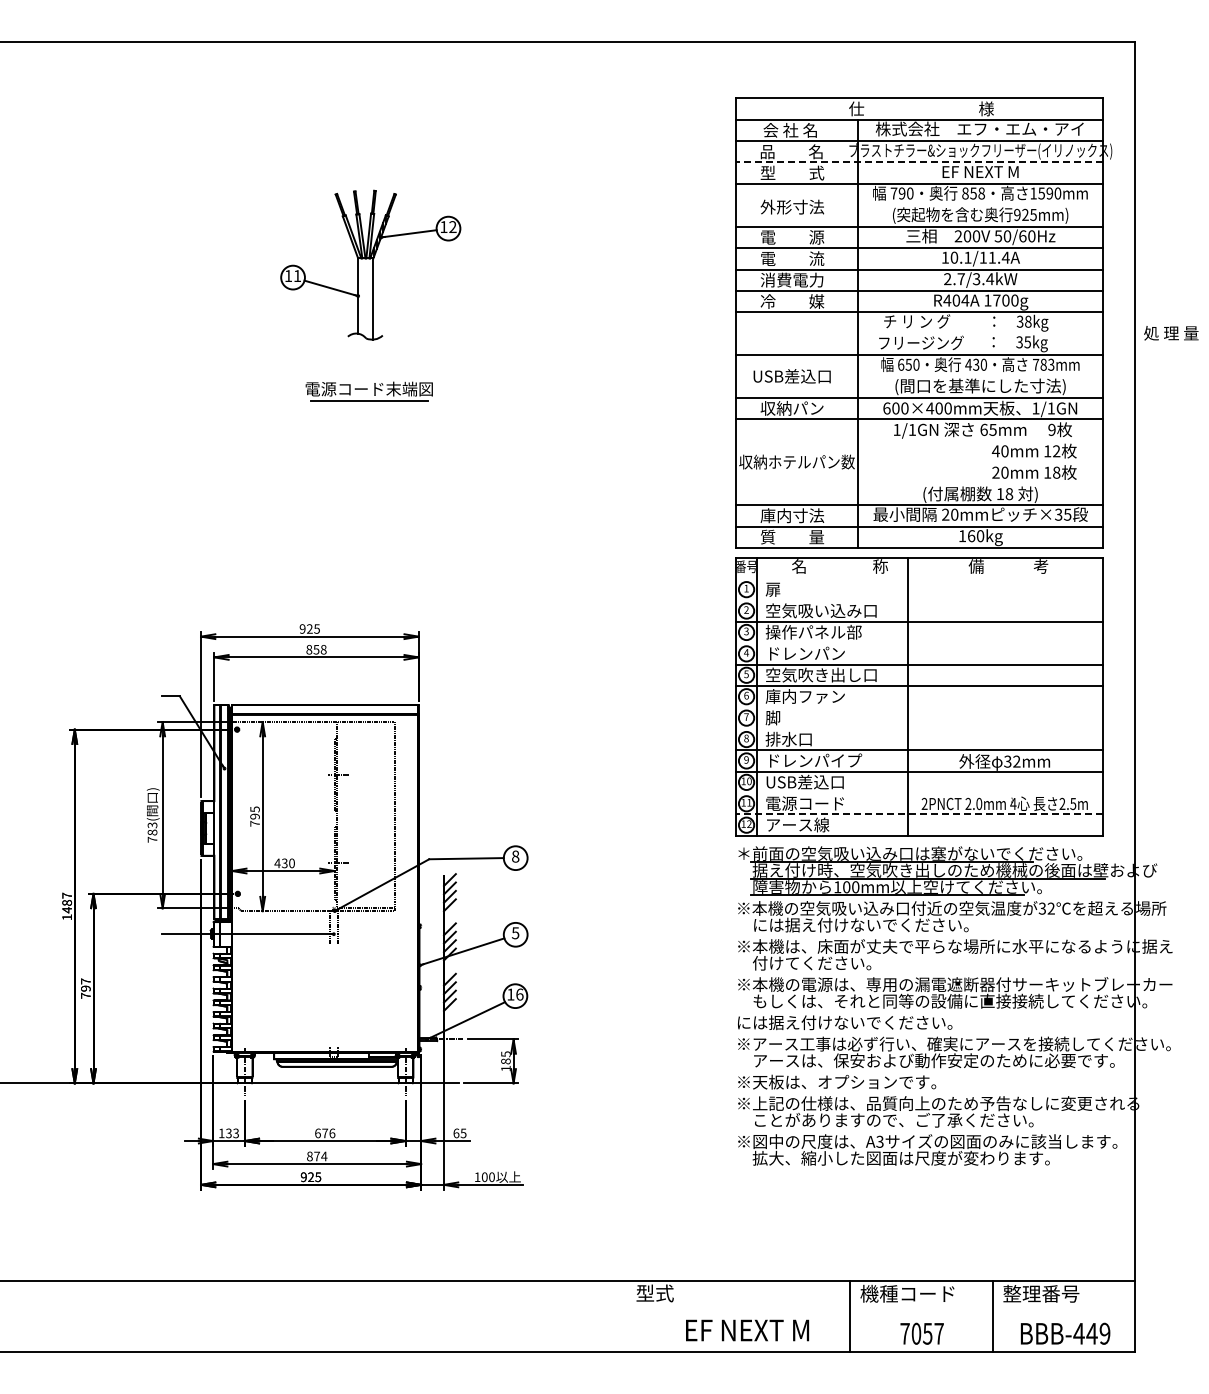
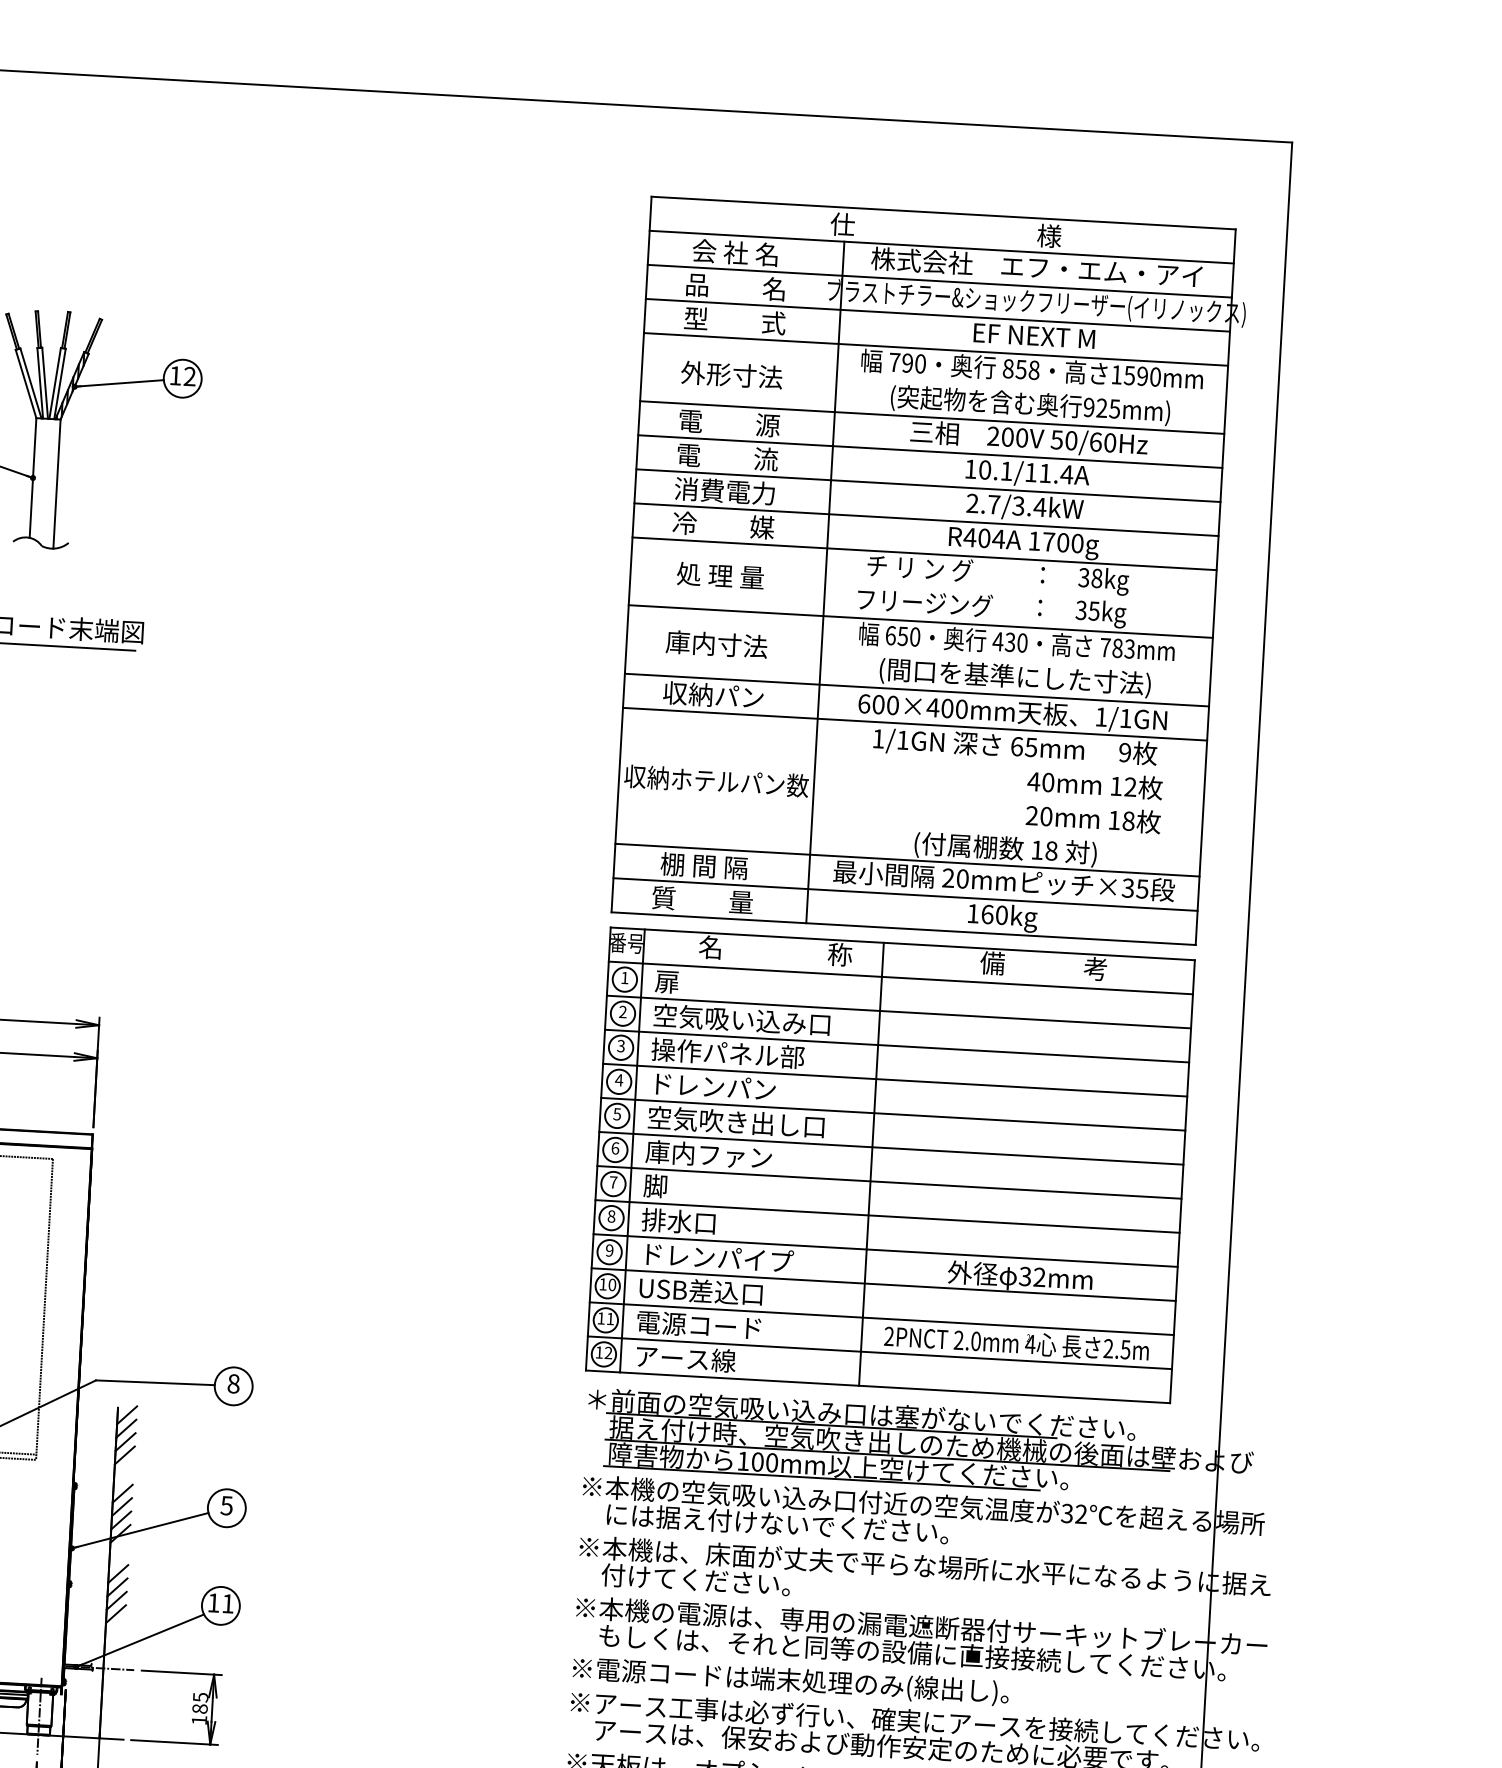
line: (919, 162) -> (938, 315), dashed -> solid
text: (1171, 333) -> (720, 576), moved
text: (791, 376) -> (715, 644), USB差込口 -> 庫内寸法
text: (792, 515) -> (704, 865), 庫内寸法 -> 棚 間 隔
line: (918, 578) -> (899, 977), added
line: (918, 600) -> (897, 1012), added
line: (918, 643) -> (893, 1080), added
line: (918, 707) -> (887, 1182), added
line: (918, 728) -> (886, 1215), added
line: (918, 793) -> (880, 1319), added
line: (919, 814) -> (880, 1352), dashed -> solid
text: (519, 994) -> (227, 1603), 16 -> 11
text: (875, 1023) -> (791, 1681), には据え付けないでください。 -> ※電源コードは端末処理のみ(線出し)。

